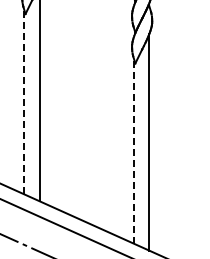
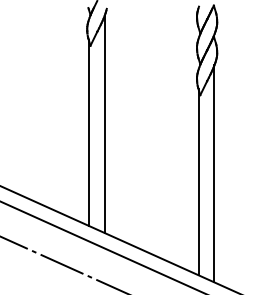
line: (23, 100) -> (88, 132), dashed -> solid
line: (133, 149) -> (198, 181), dashed -> solid

